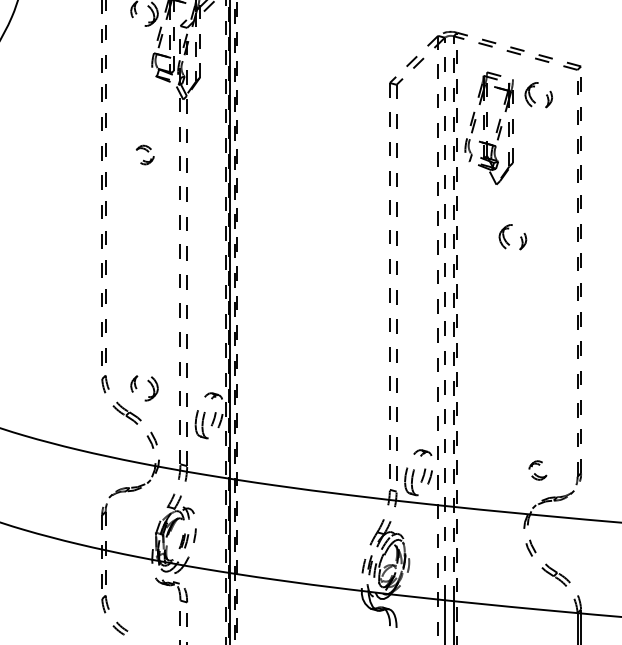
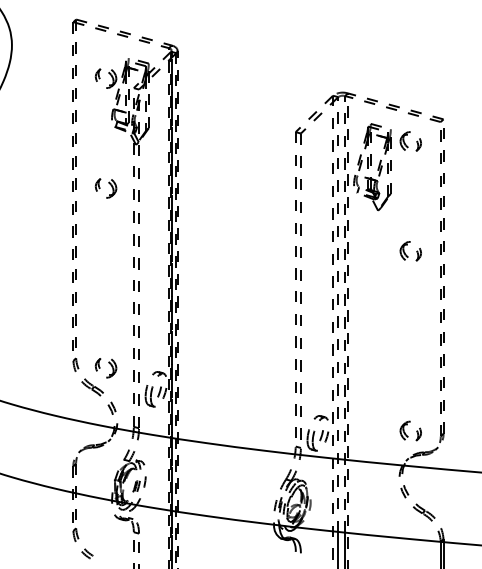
part: (143, 155) -> (105, 188), size x1.43
part: (512, 237) -> (410, 251), moved
part: (538, 469) -> (410, 430), size x1.43

